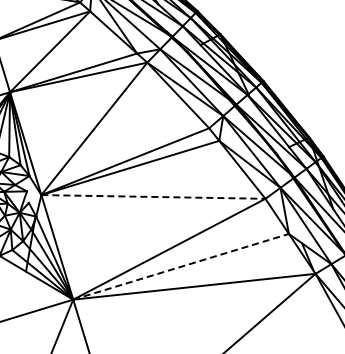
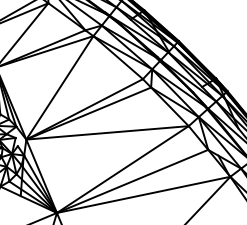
line: (153, 196) -> (107, 132), dashed -> solid
line: (181, 266) -> (132, 181), dashed -> solid

